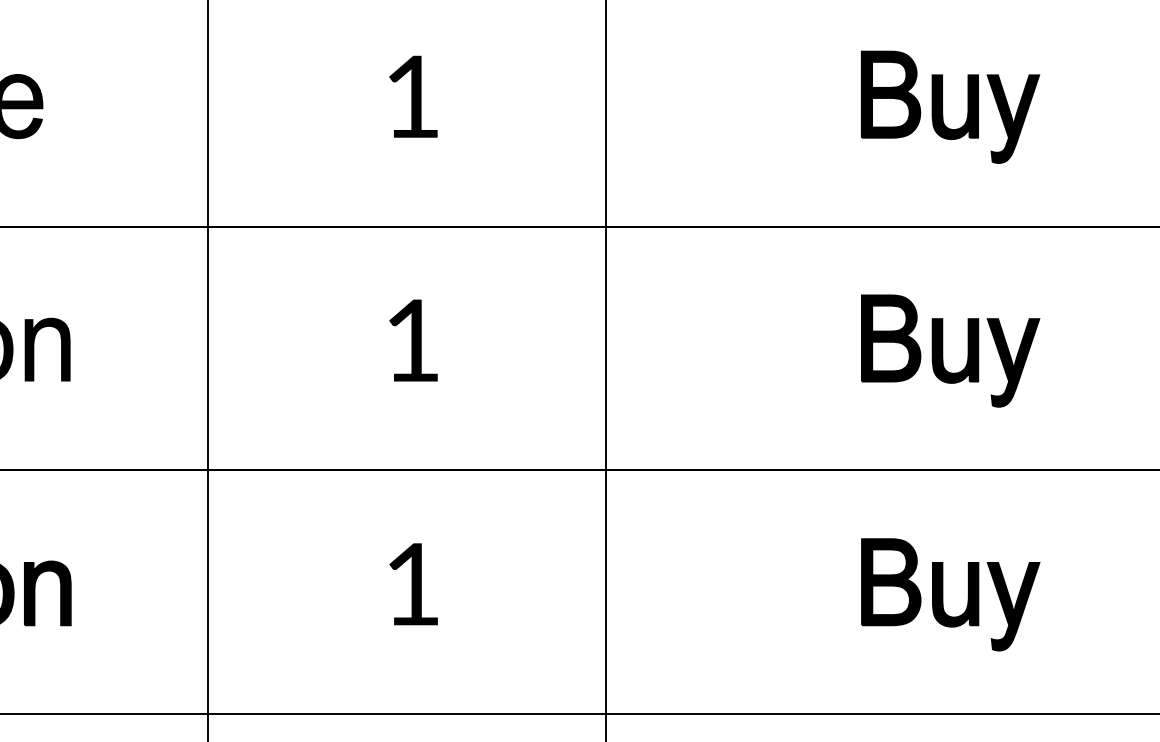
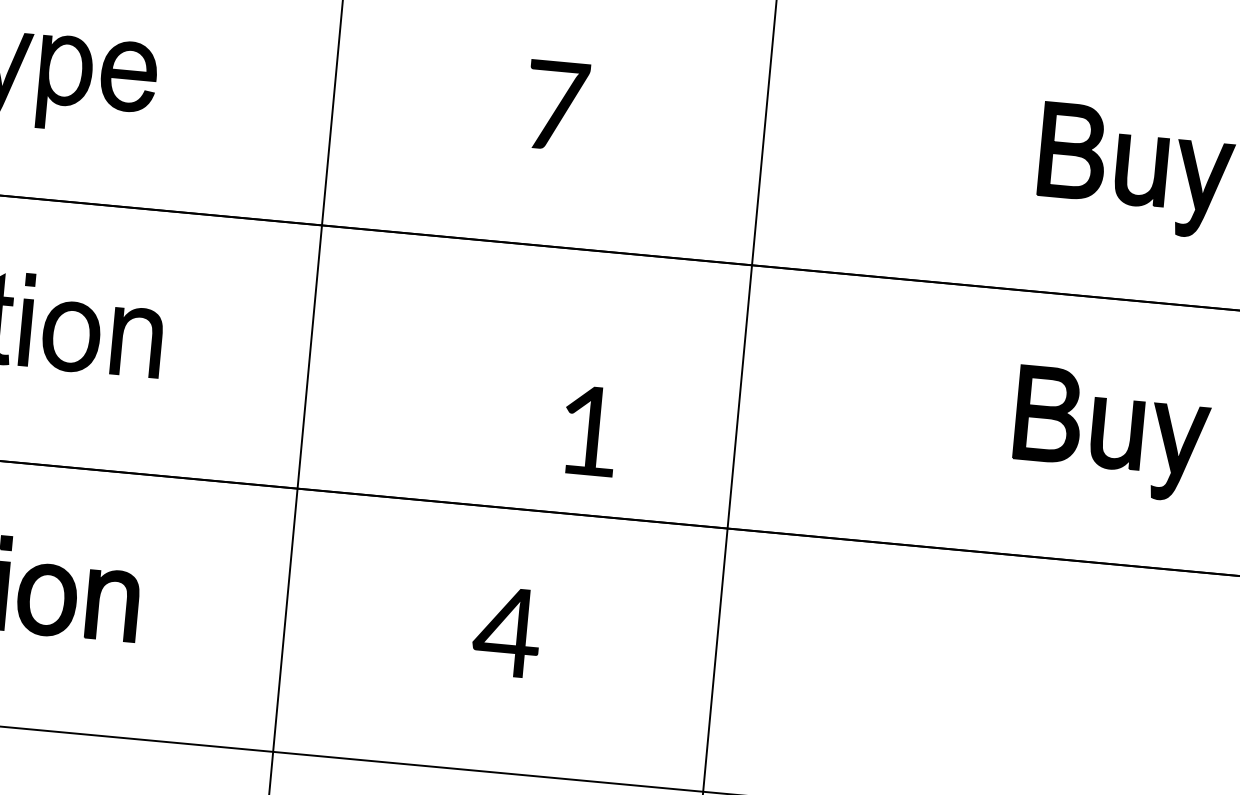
text: (413, 96) -> (557, 105), 1 -> 7
text: (413, 340) -> (590, 430), moved
text: (411, 584) -> (506, 632), 1 -> 4
part: (943, 594) -> (1079, 696), removed

